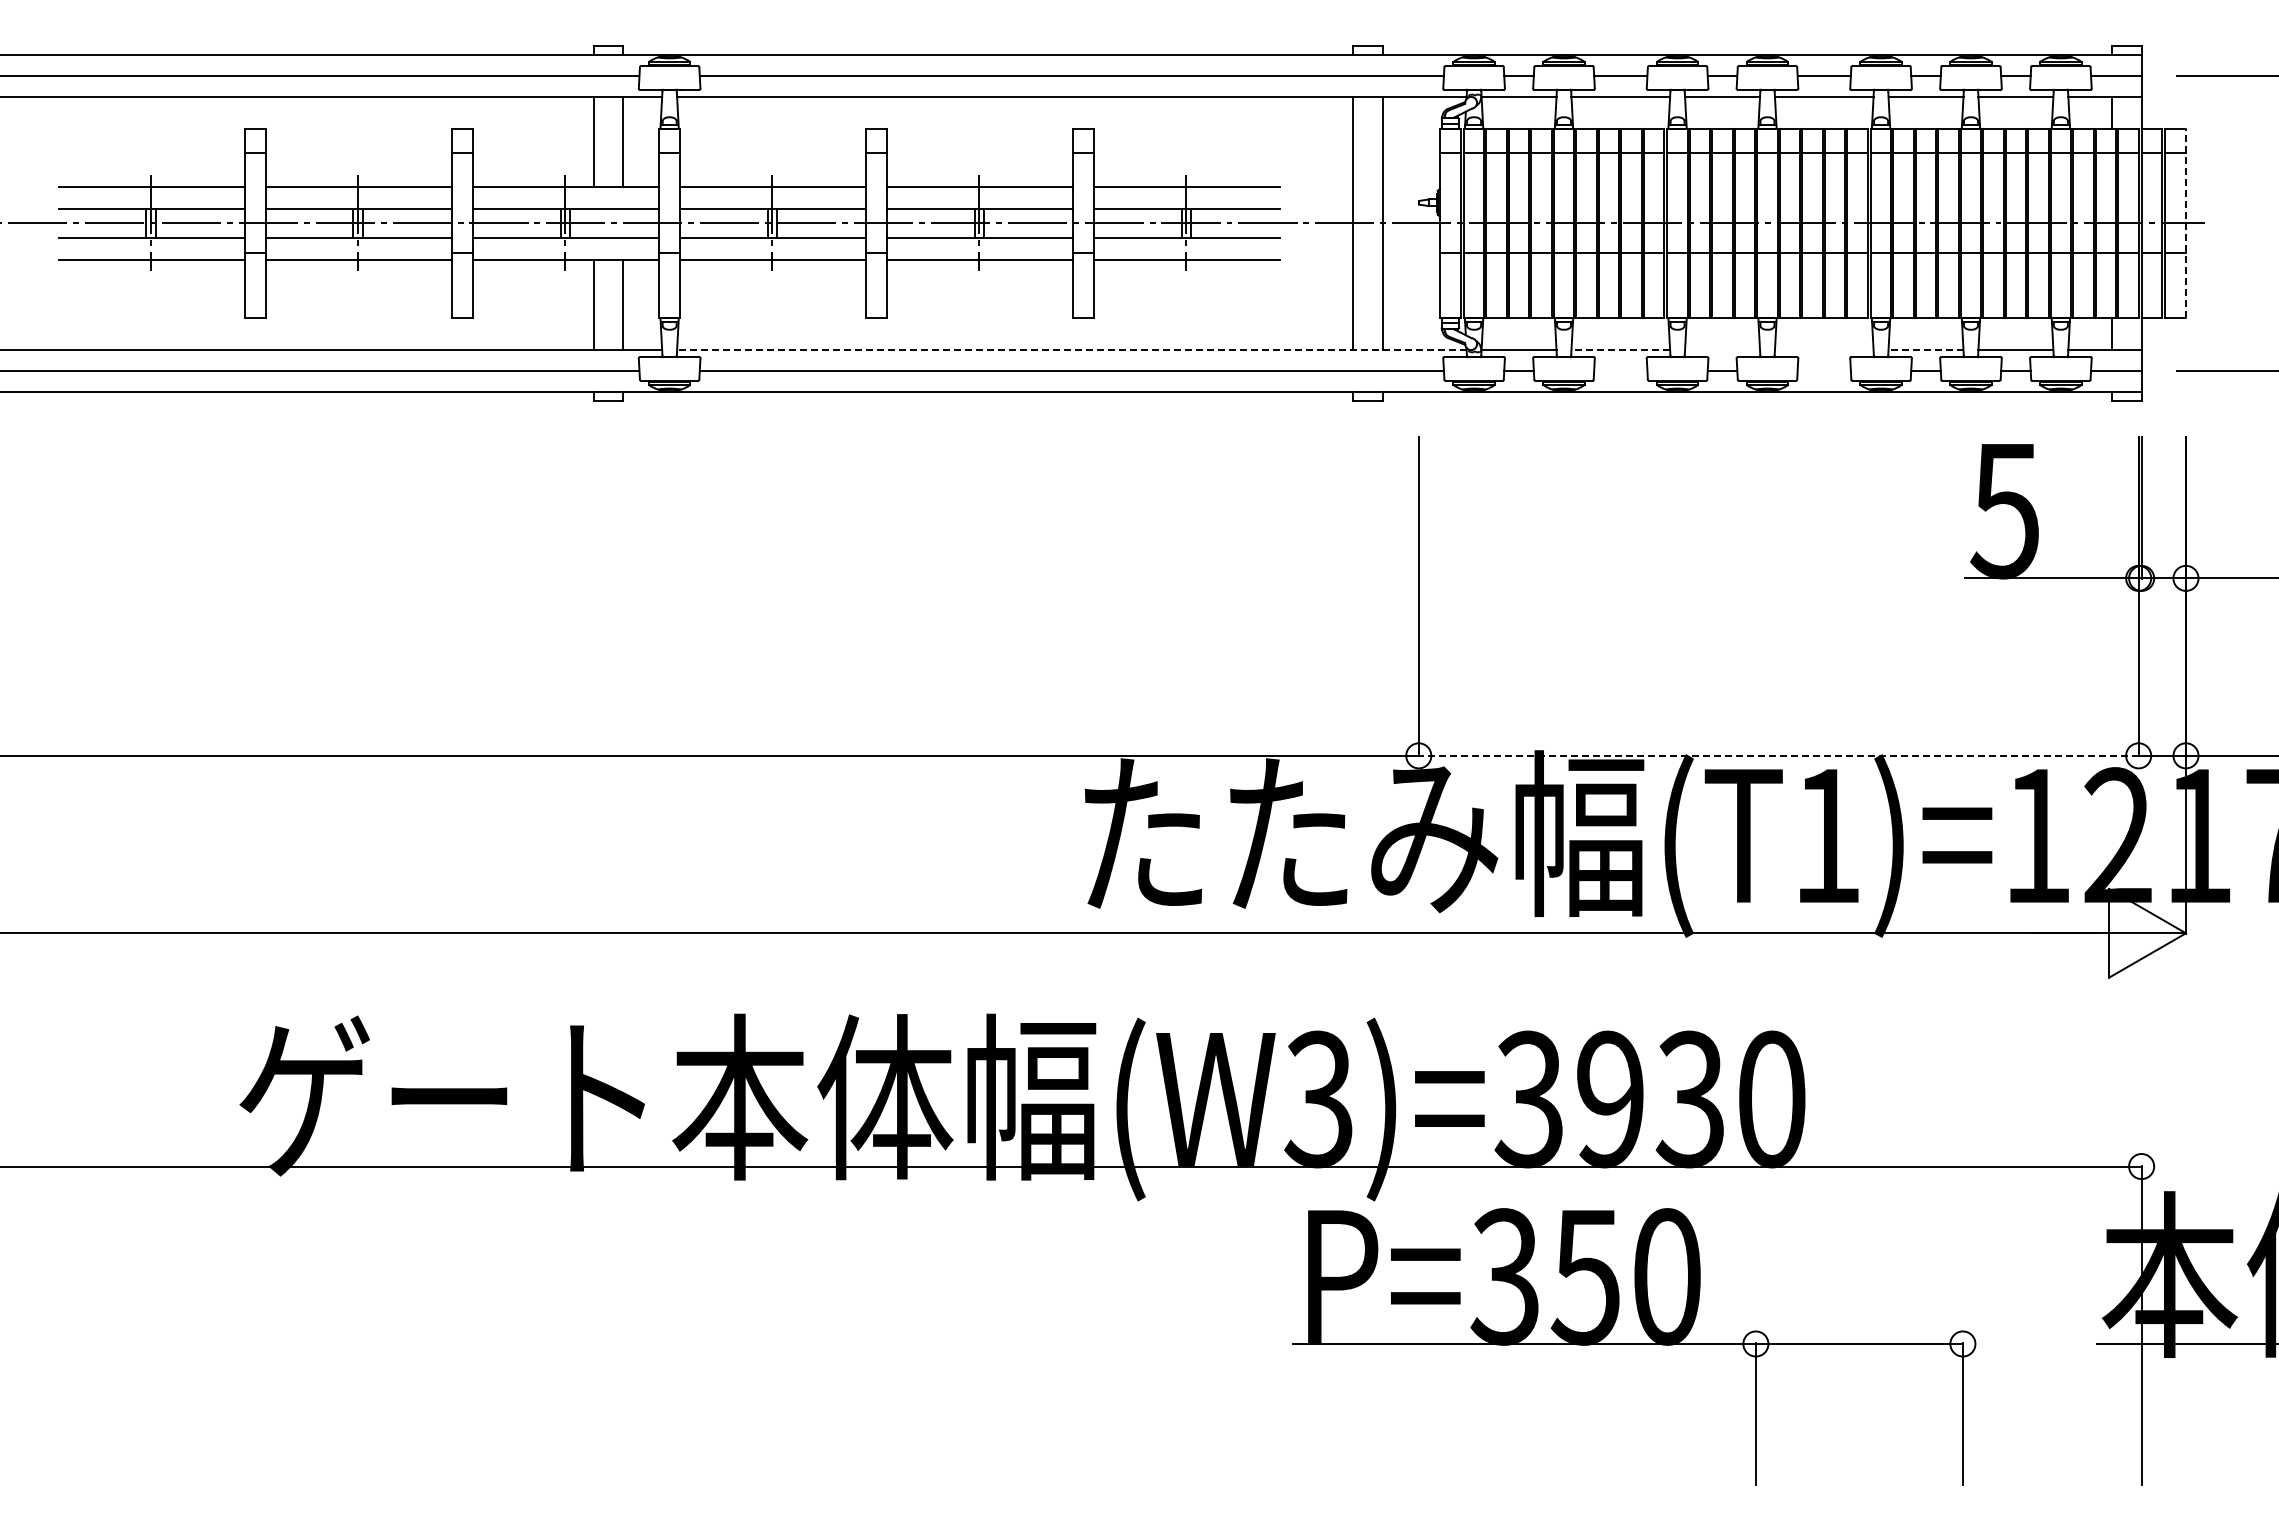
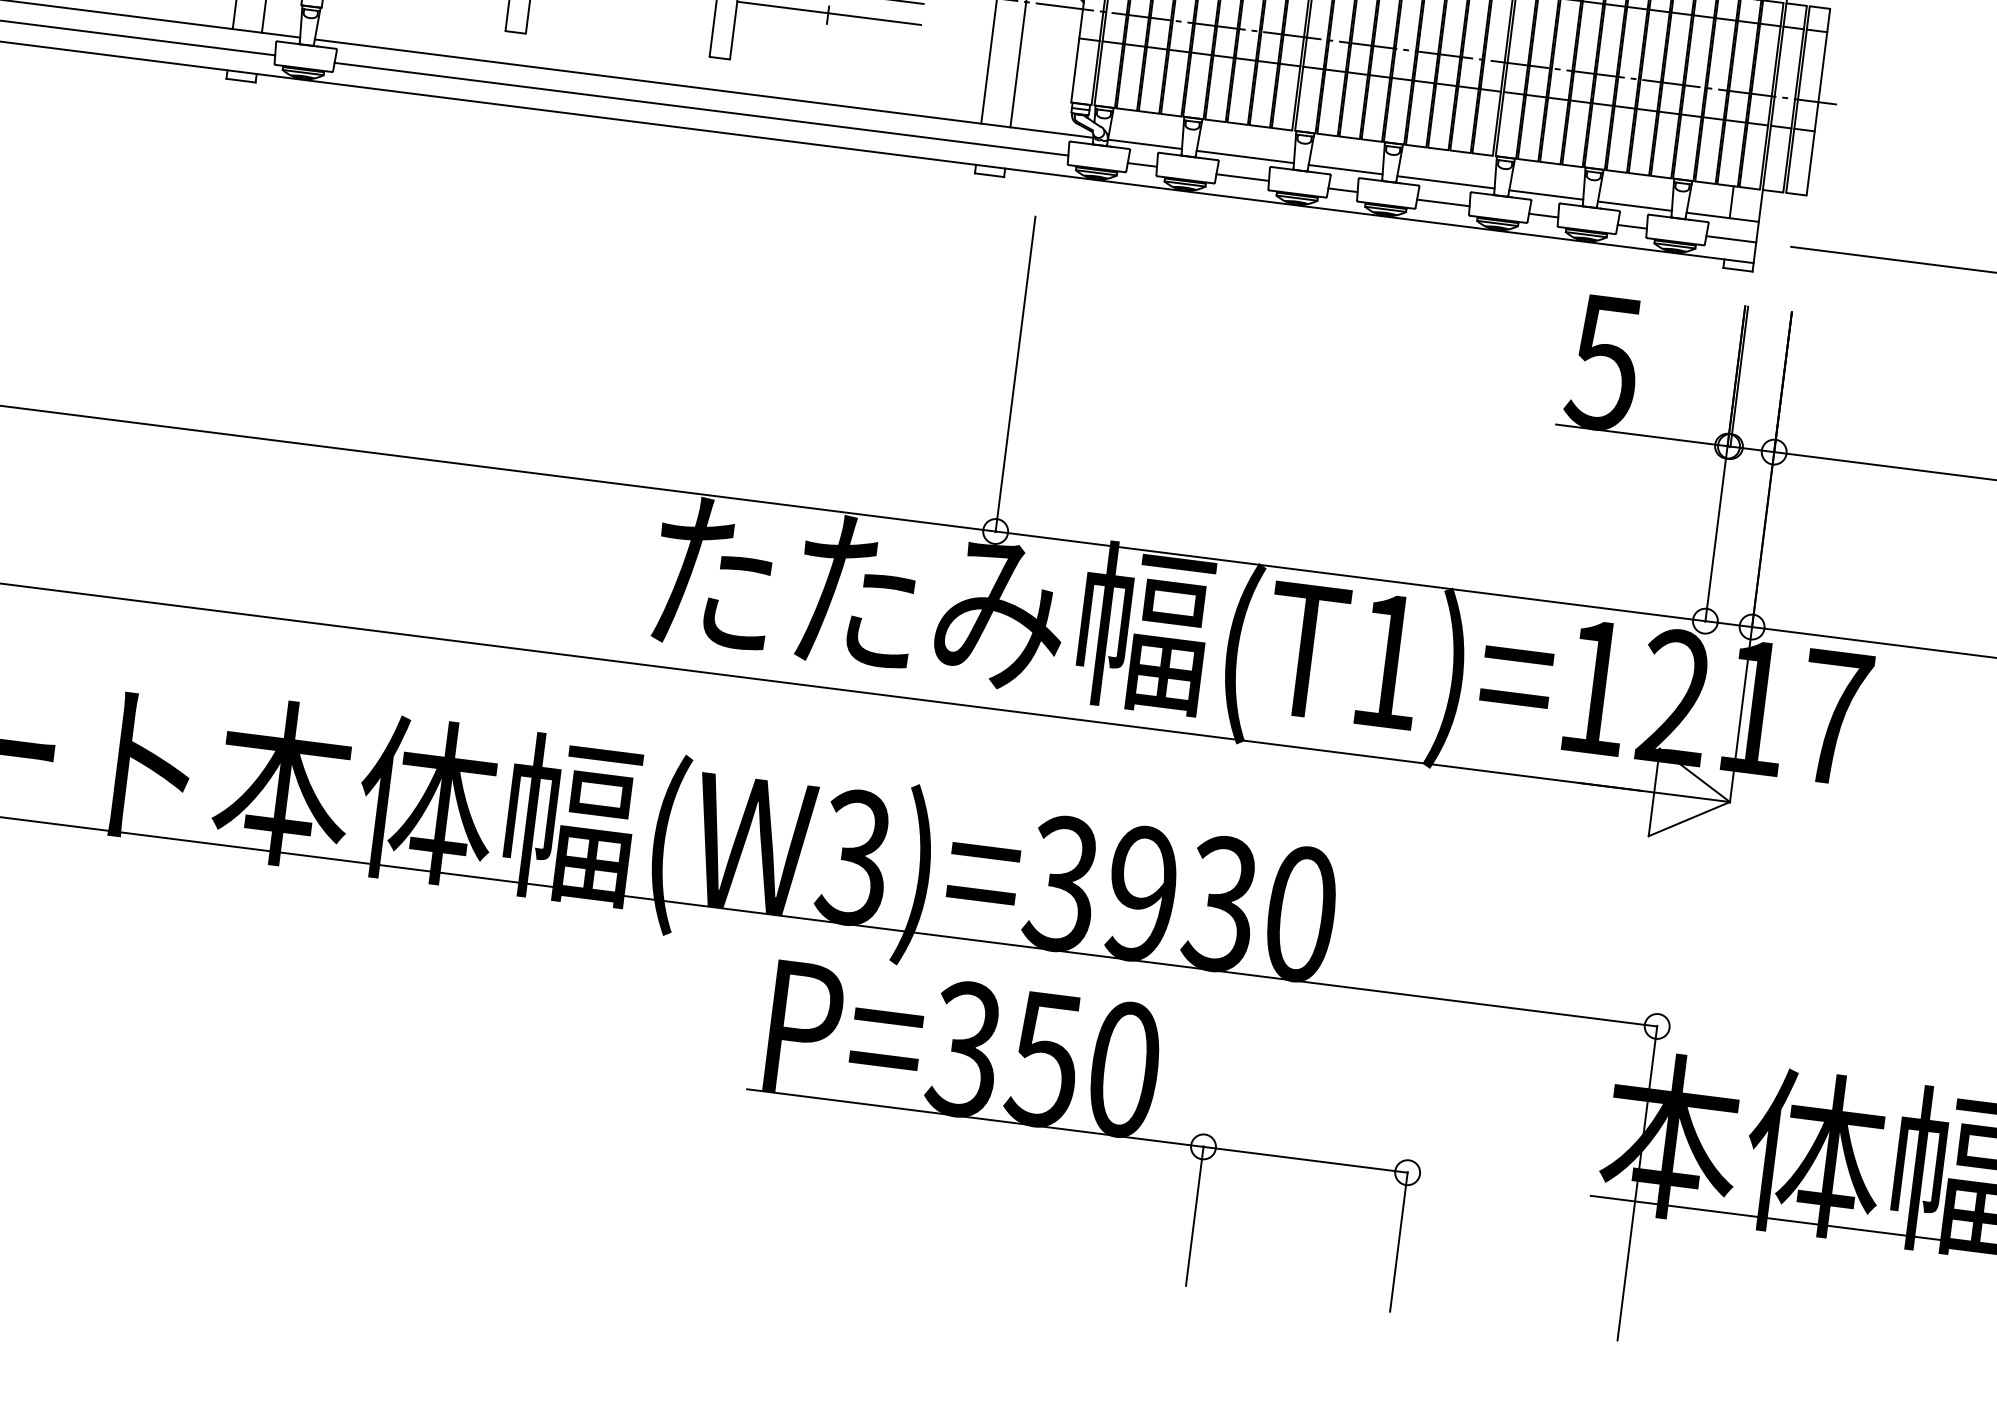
line: (2185, 222) -> (1818, 101), dashed -> solid
line: (1071, 350) -> (703, 88), dashed -> solid
line: (1620, 350) -> (1245, 156), dashed -> solid
line: (1722, 350) -> (1345, 169), added
line: (1823, 350) -> (1445, 182), added
line: (1926, 350) -> (1546, 195), dashed -> solid
line: (1620, 371) -> (1242, 177), added
line: (1823, 371) -> (1442, 202), added
line: (1778, 755) -> (1350, 575), dashed -> solid
part: (1634, 1346) -> (1083, 1134), moved

